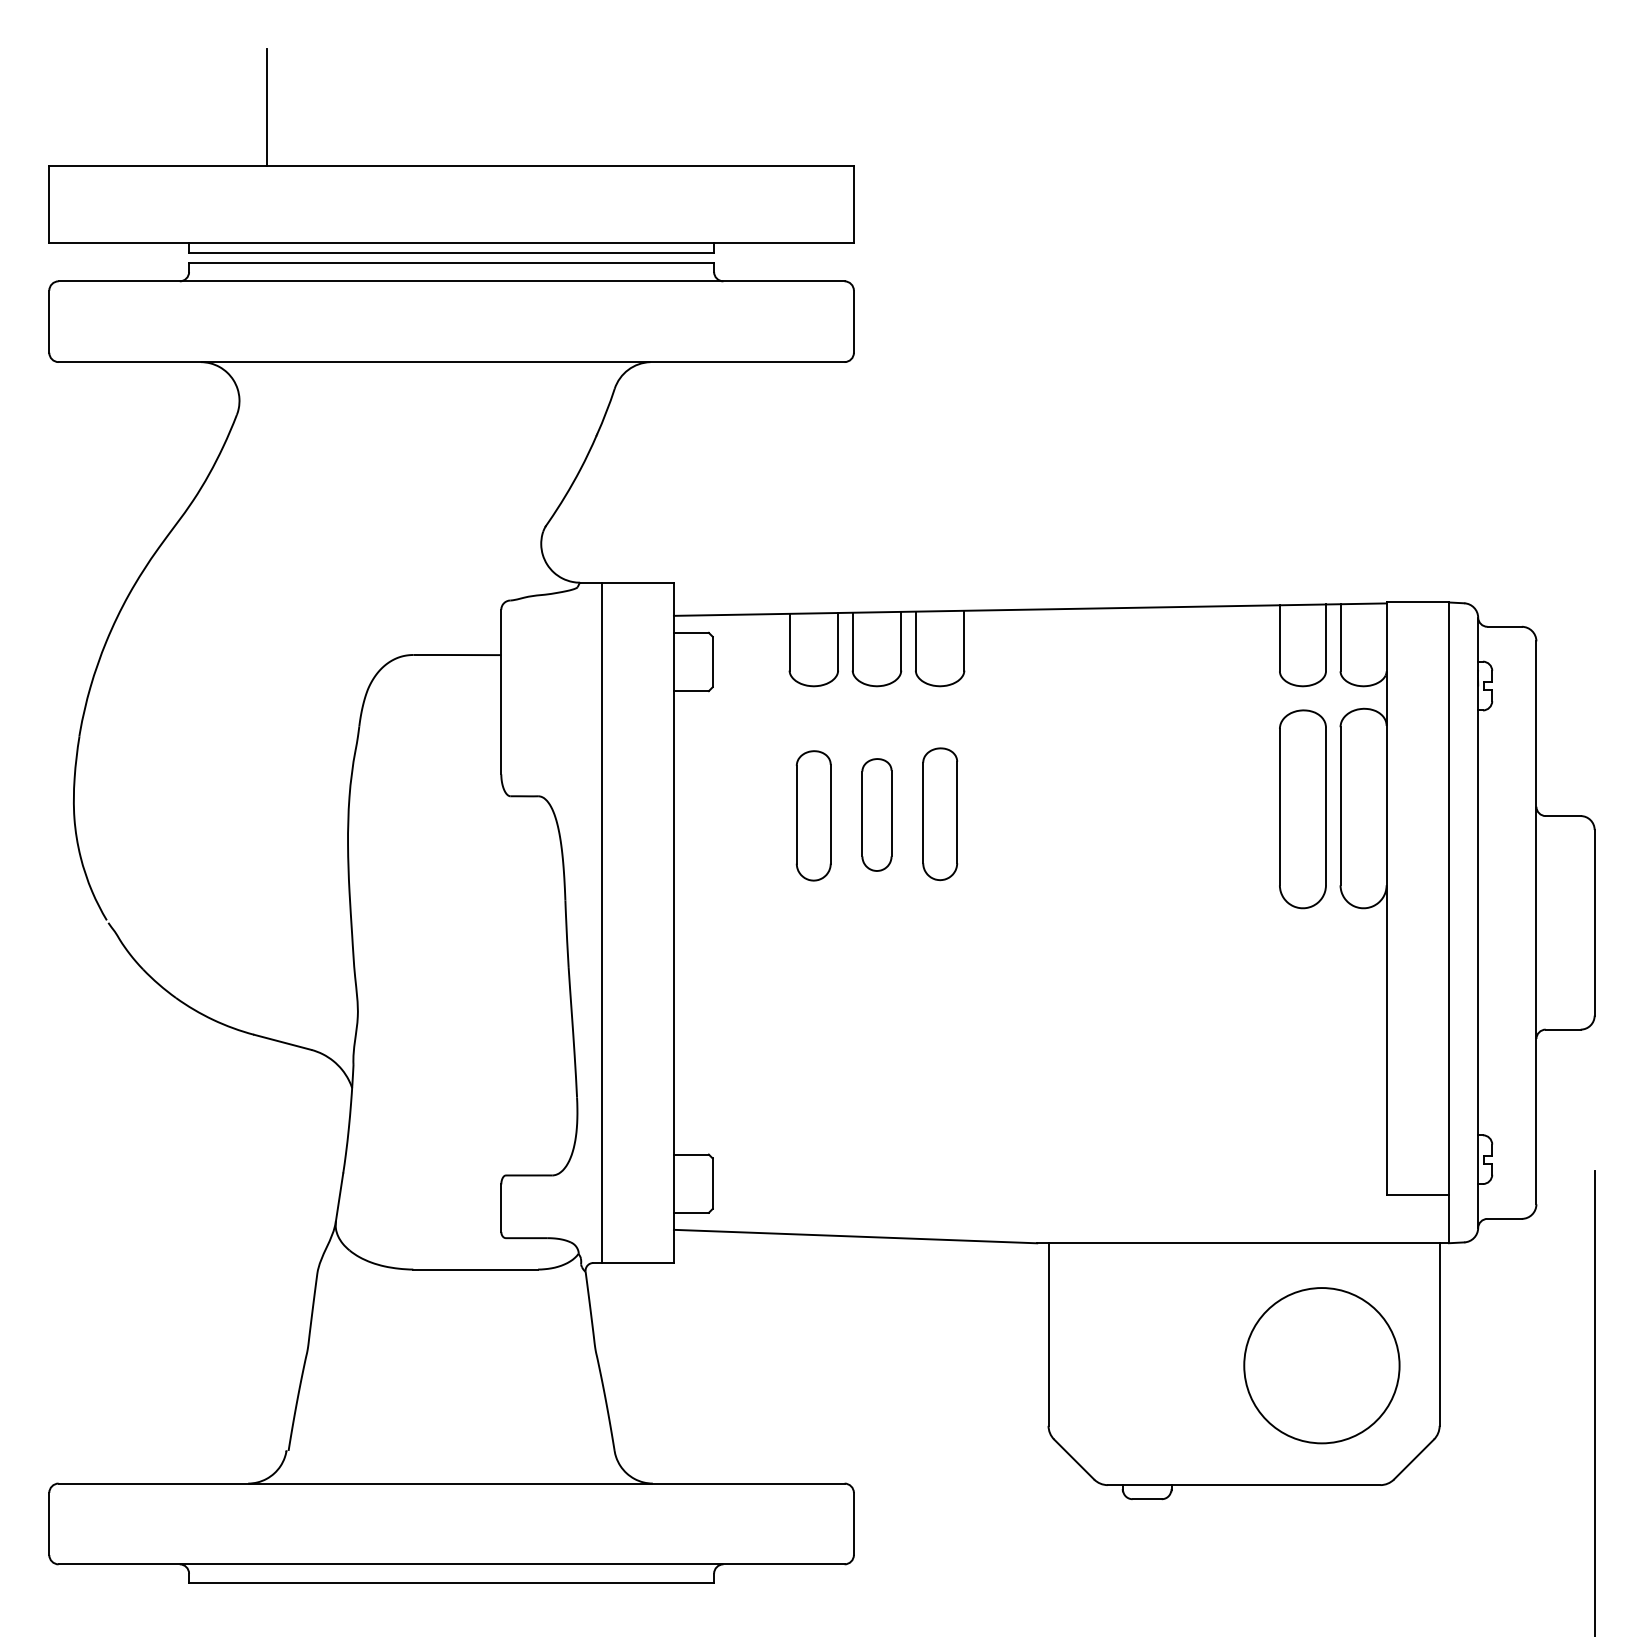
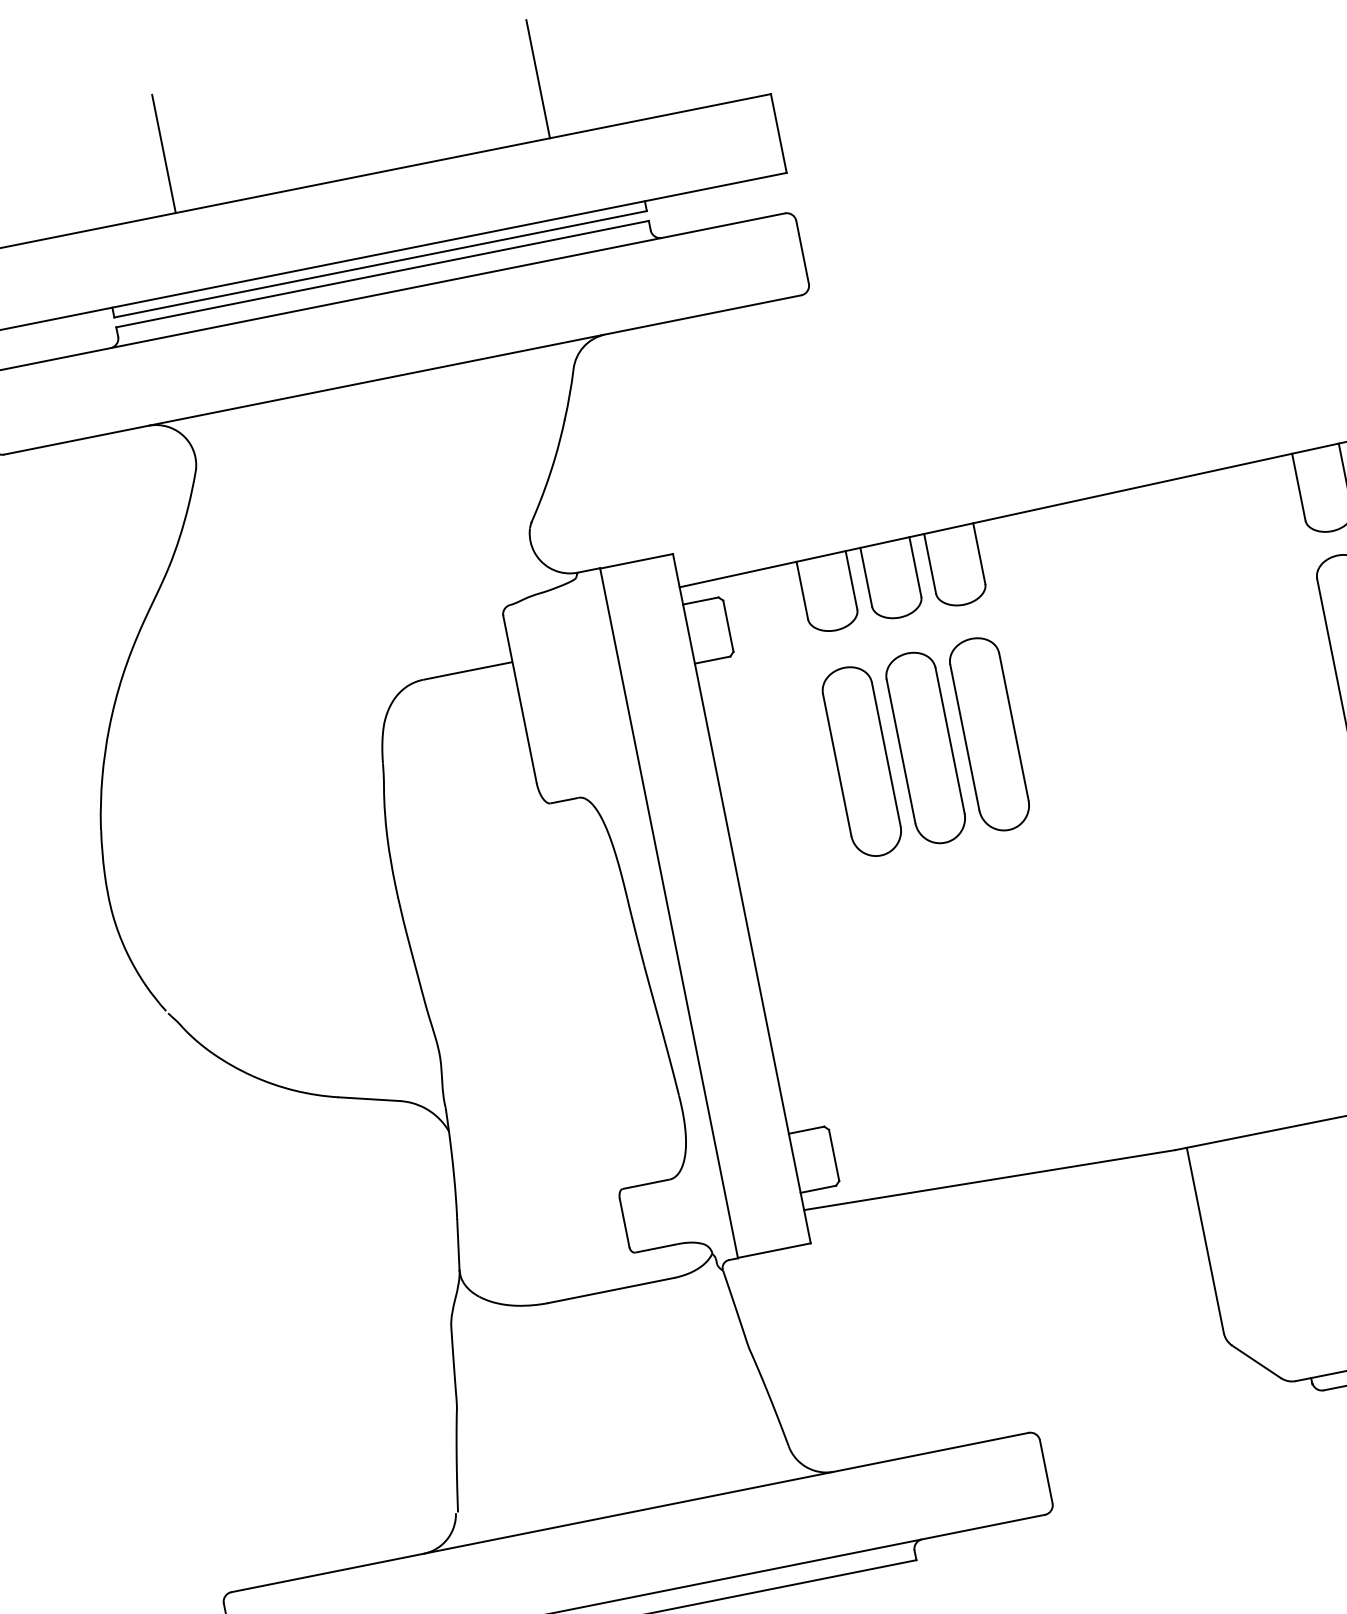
line: (636, 107) -> (538, 79), added
part: (876, 814) -> (925, 747), size x1.67
part: (940, 814) -> (990, 734), size x1.43
part: (813, 815) -> (861, 761), size x1.43

